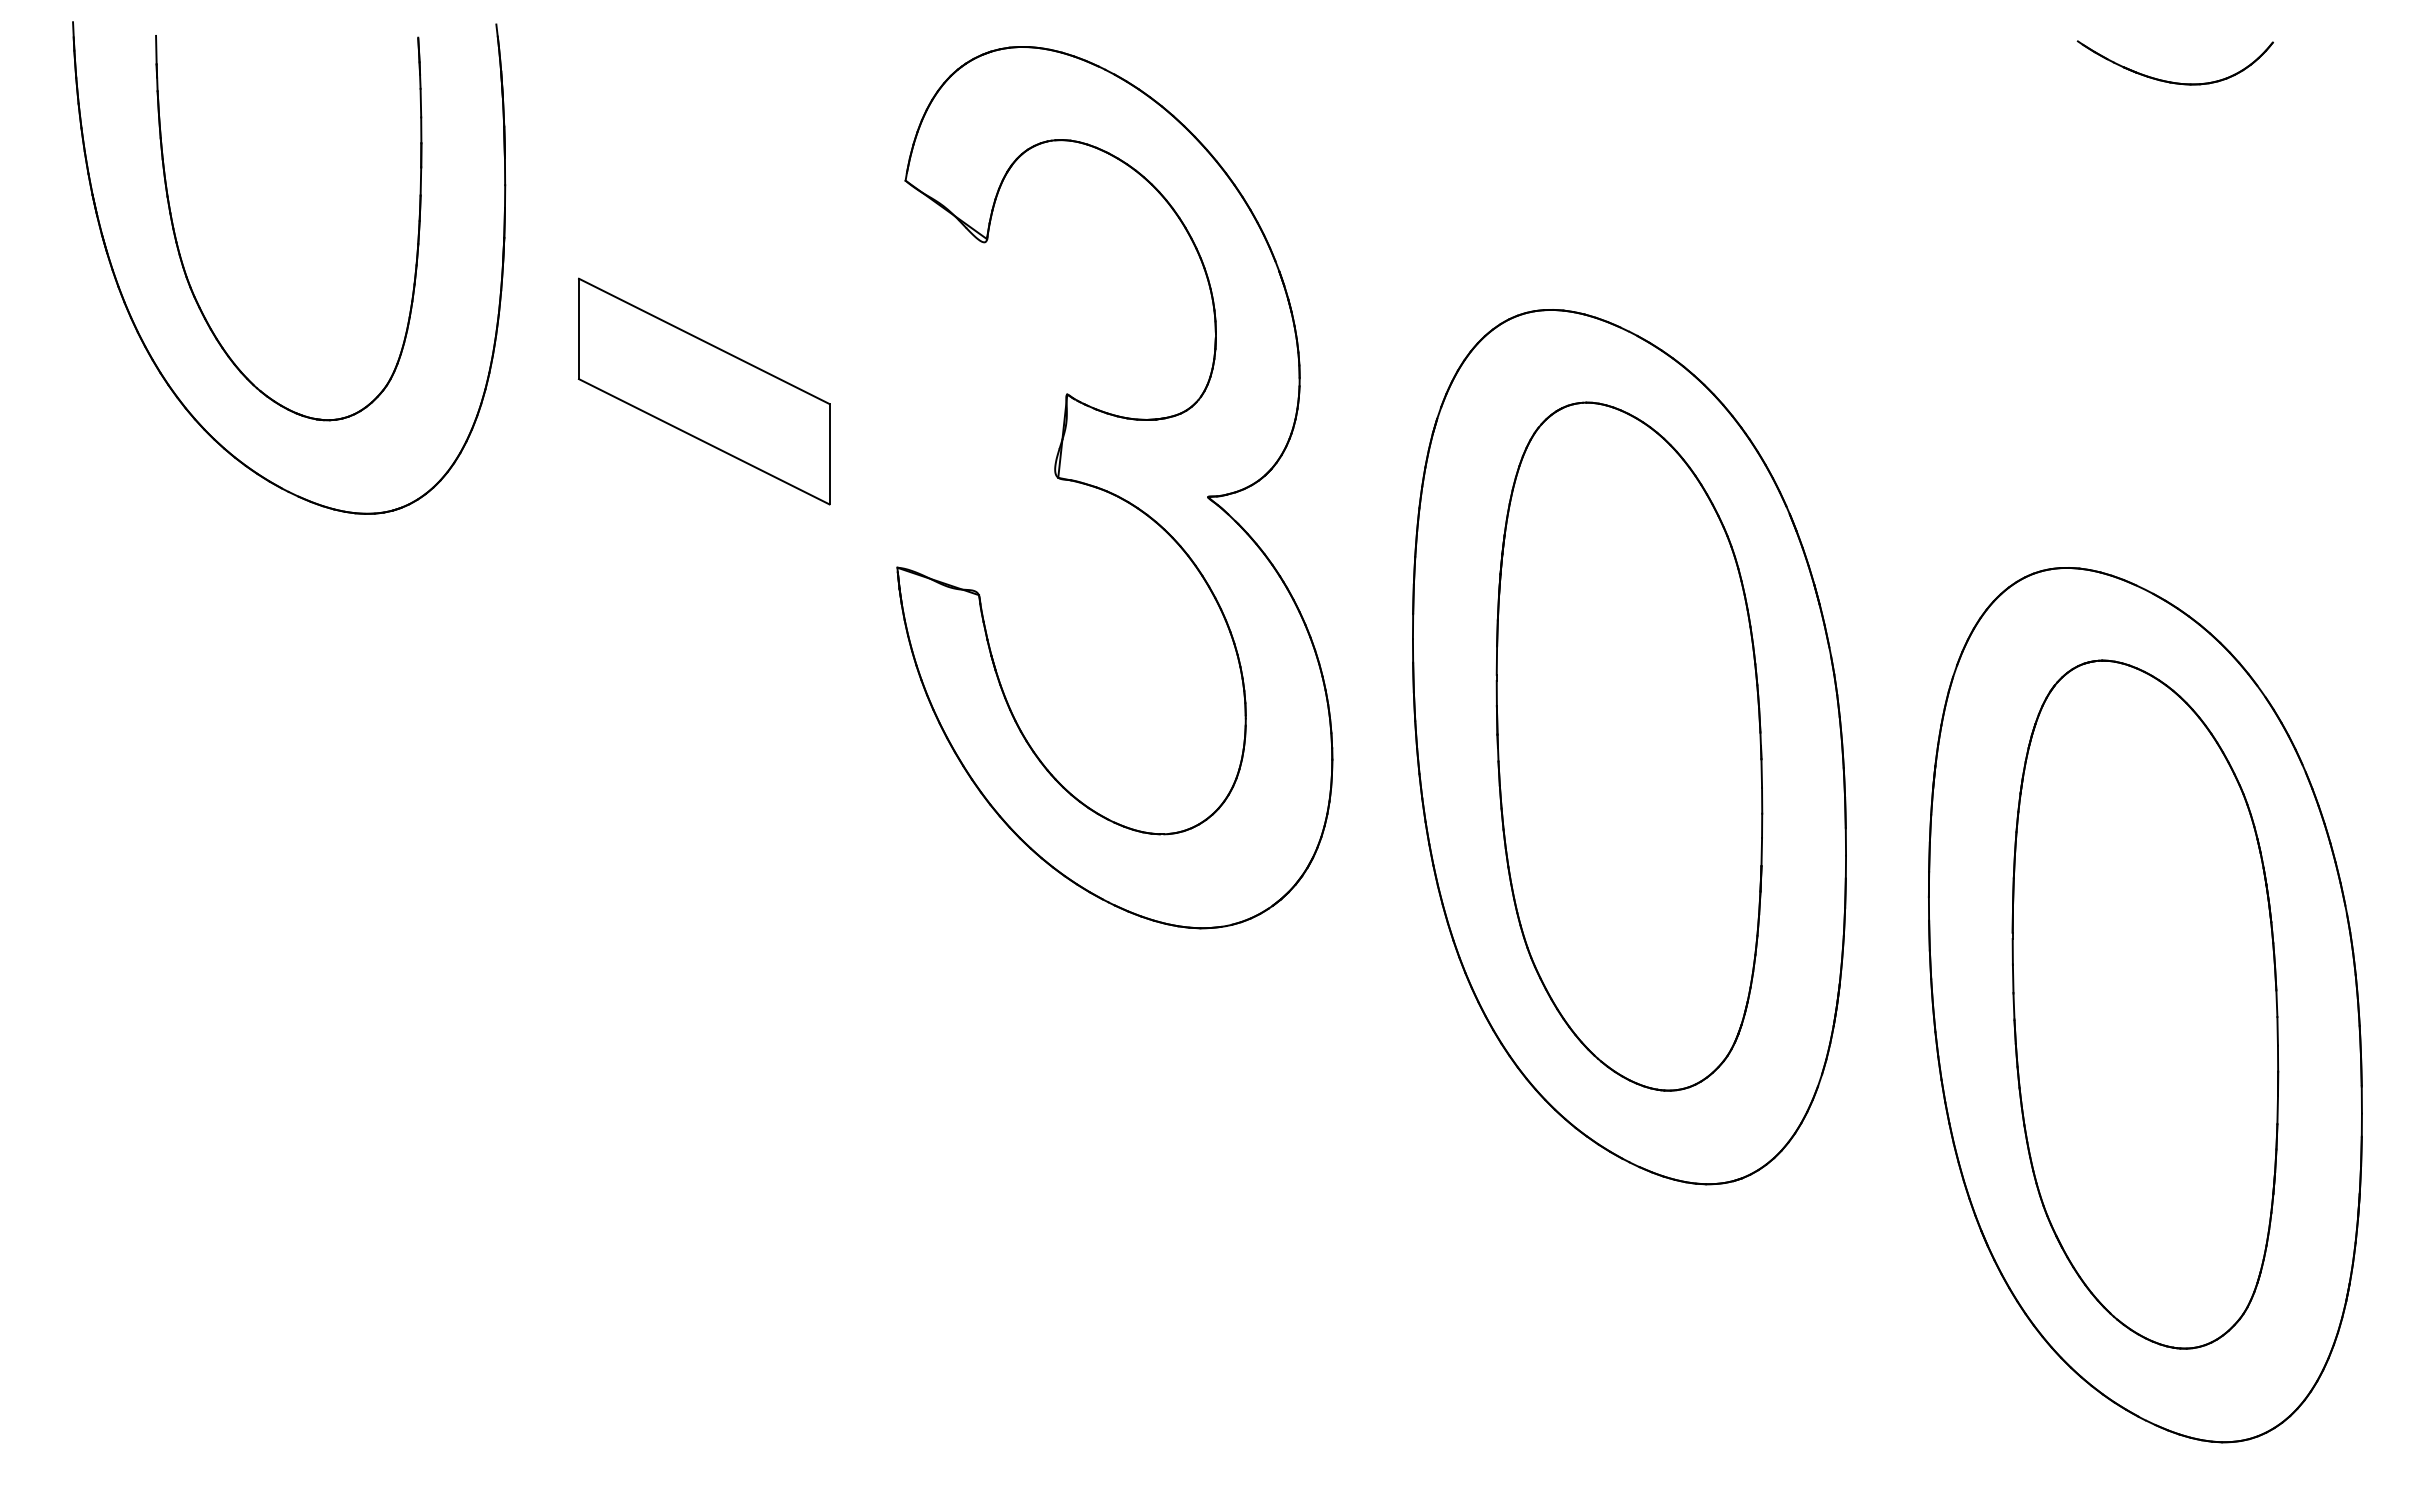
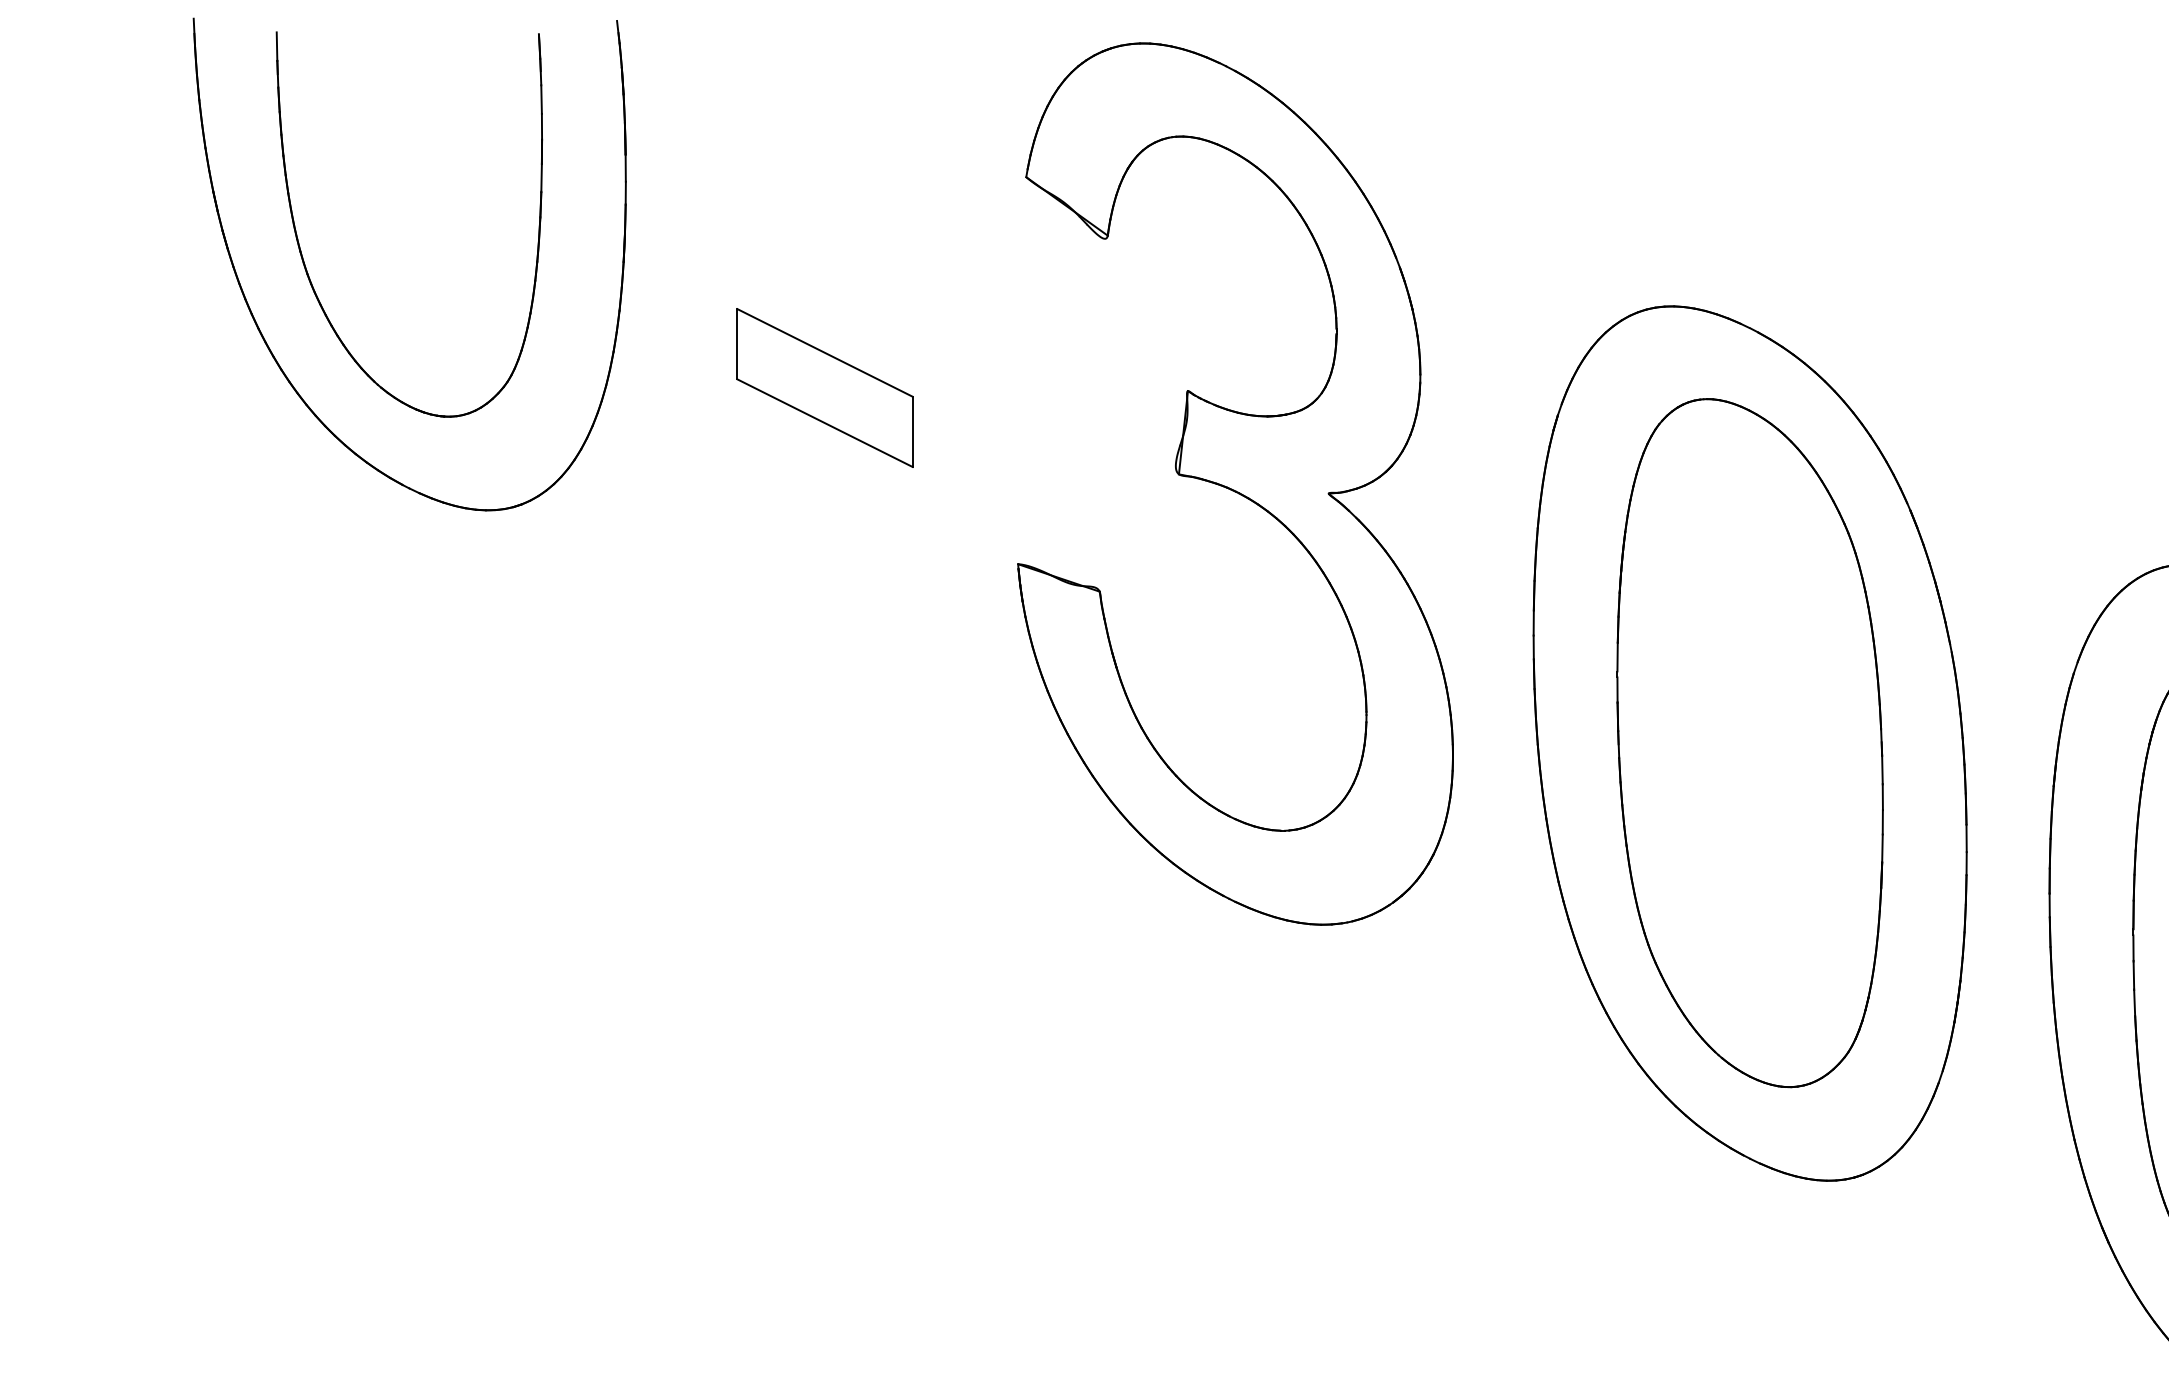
part: (704, 391) -> (825, 387), size x0.7

